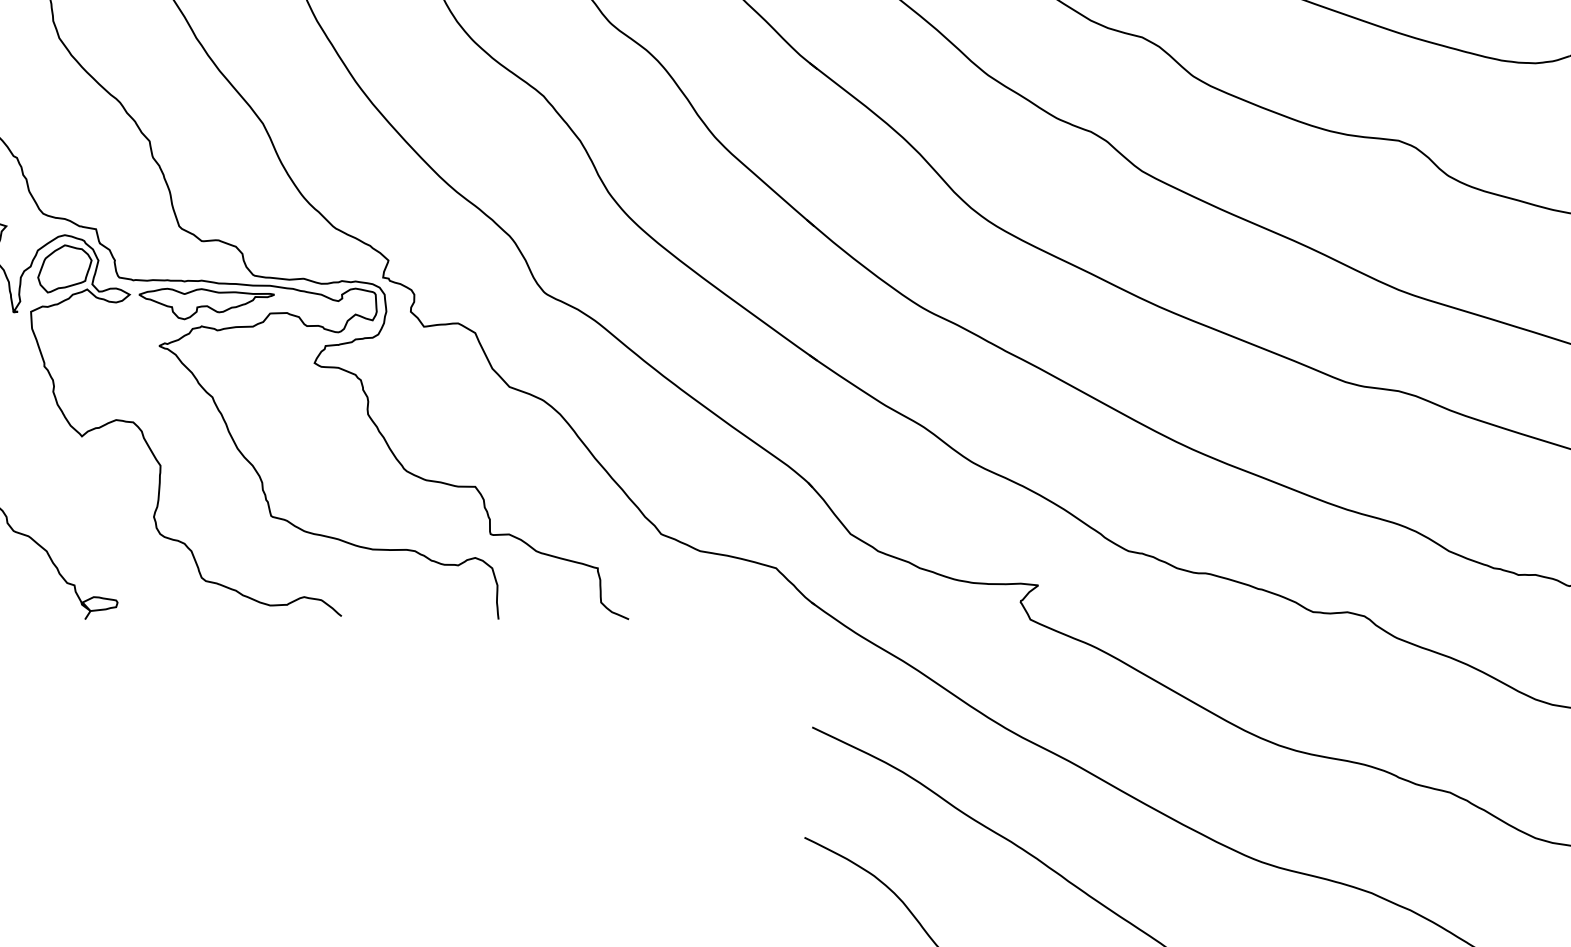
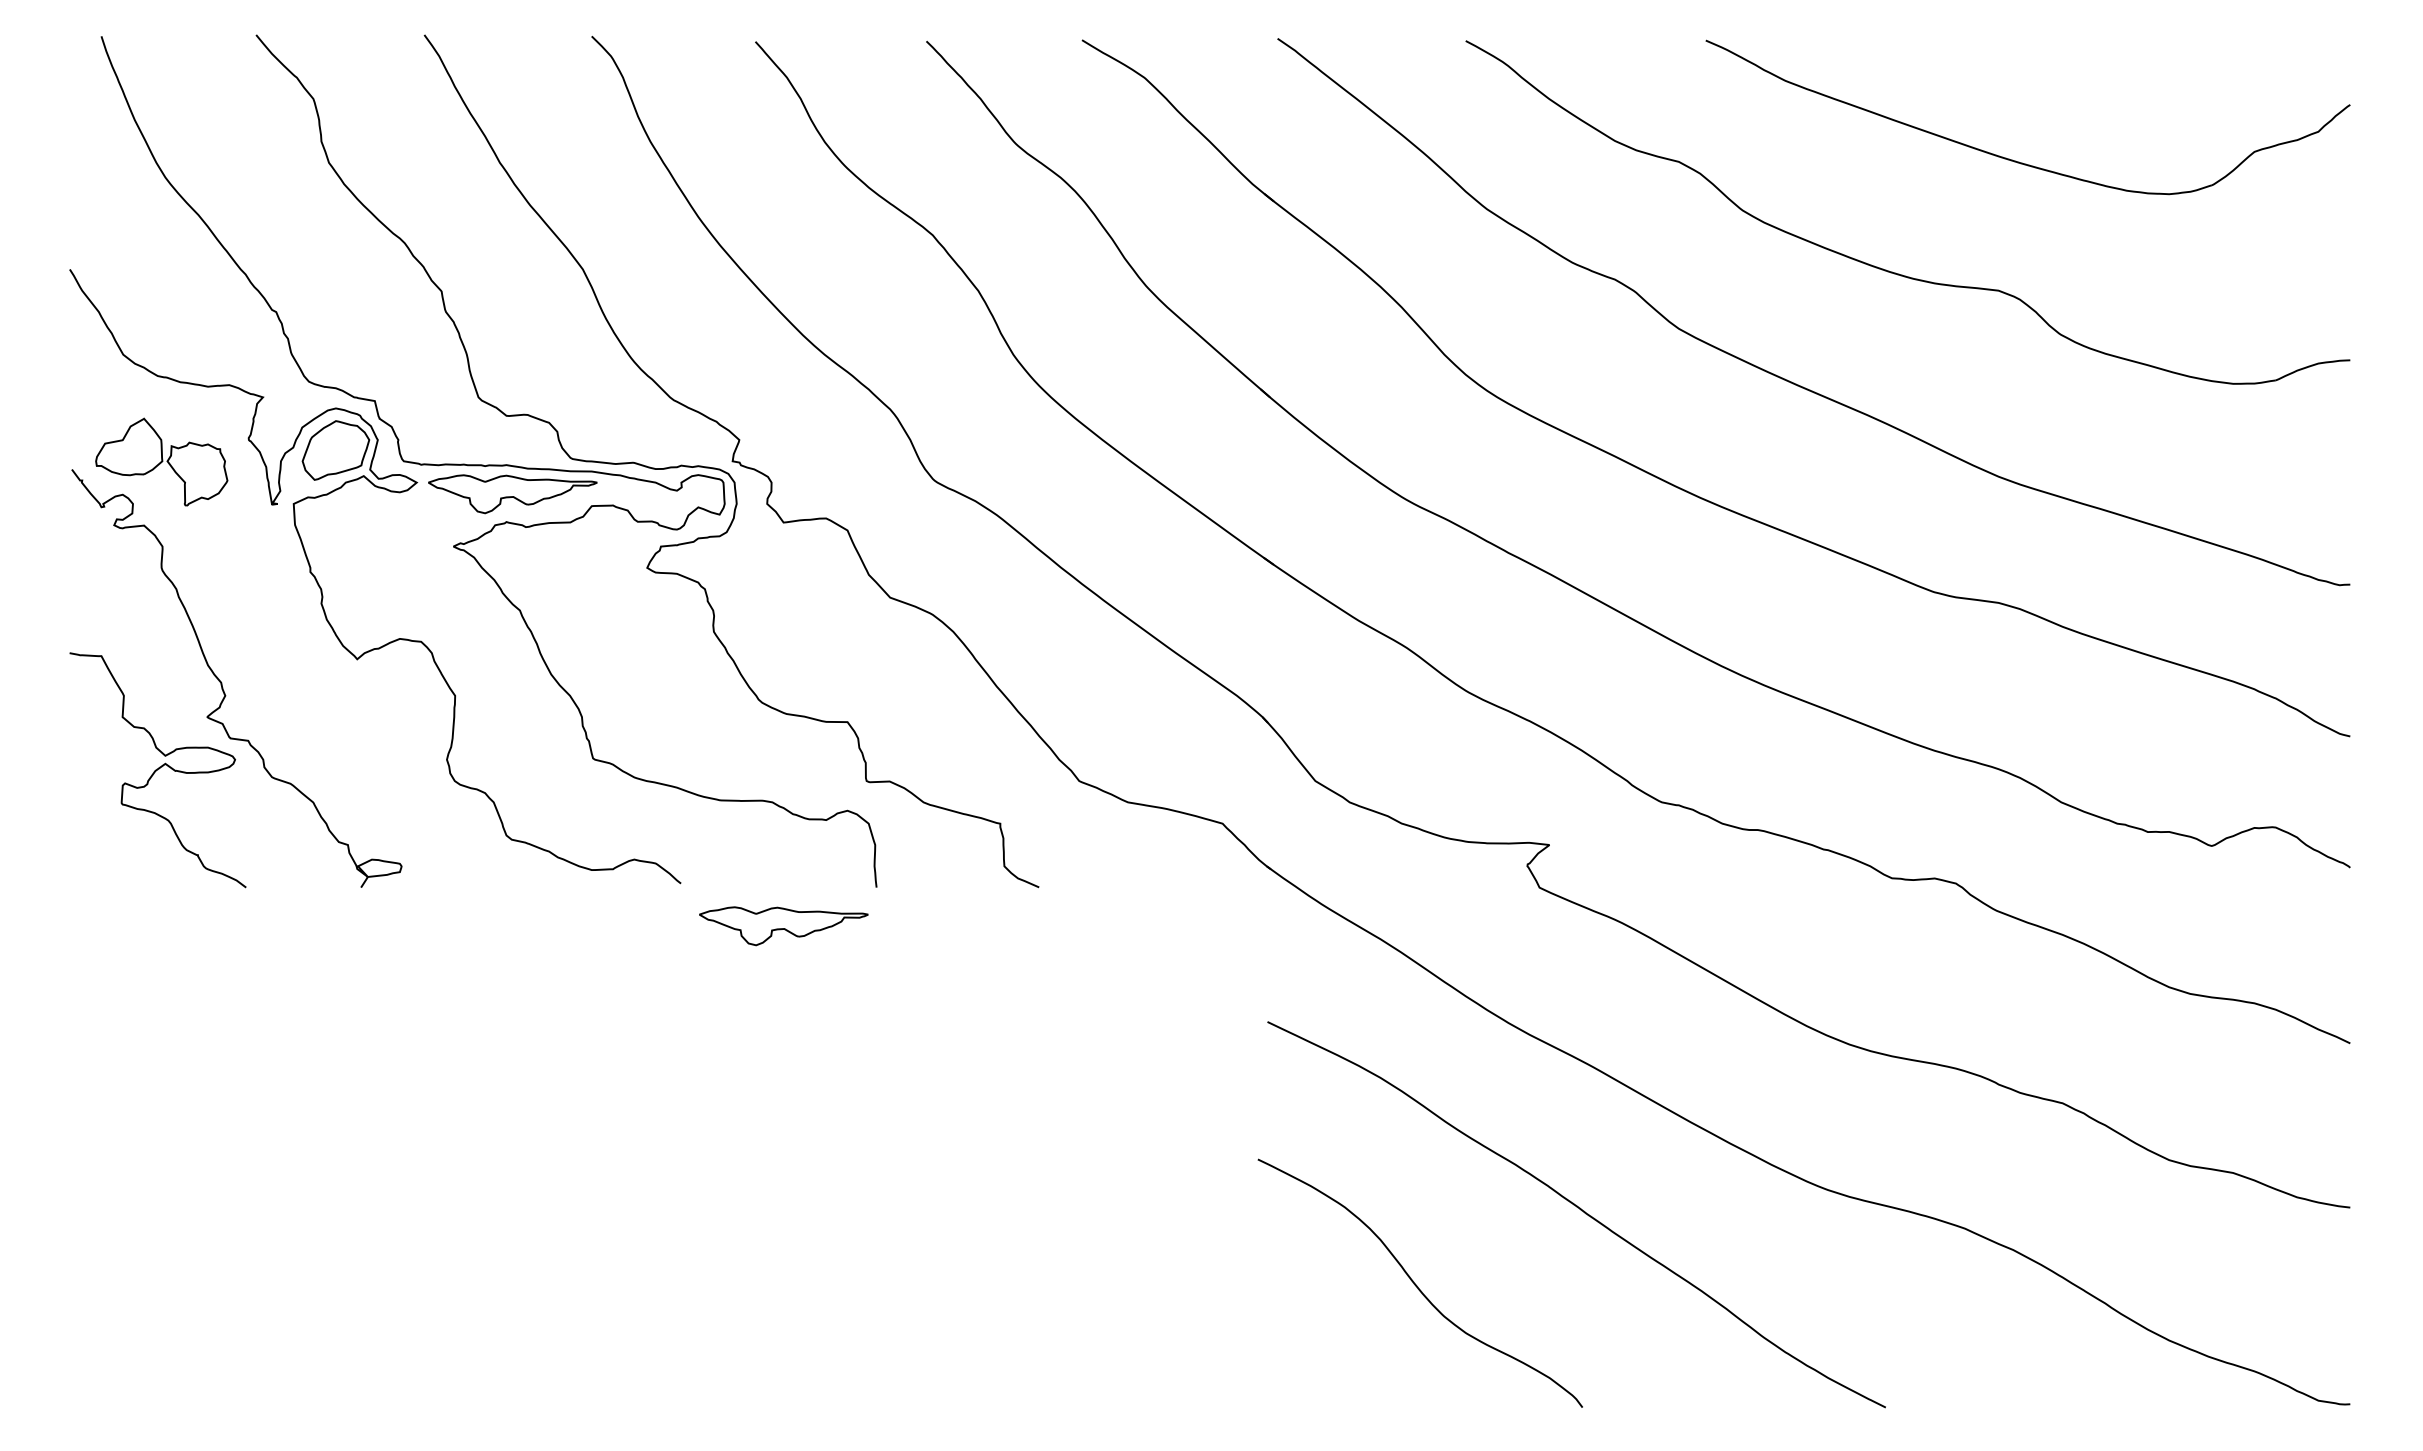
part: (423, 650) -> (783, 926), added

